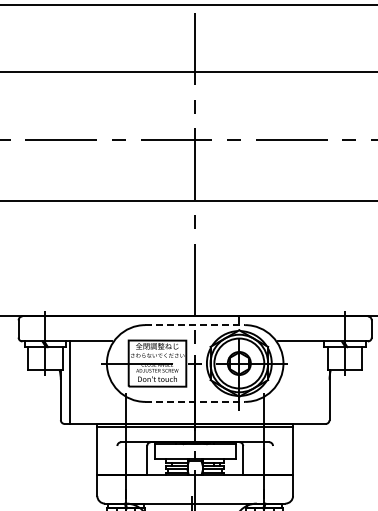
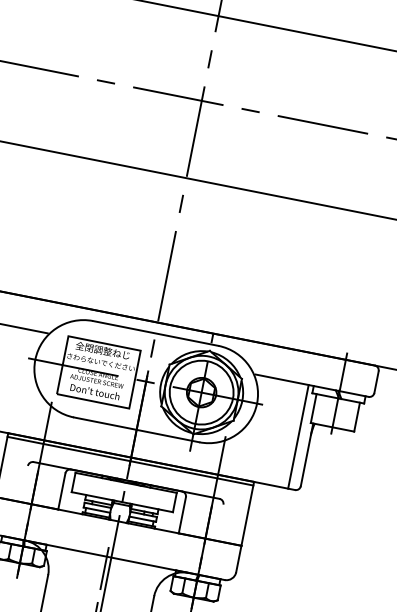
line: (195, 325) -> (156, 334), dashed -> solid
line: (320, 382) -> (298, 436), added
line: (195, 401) -> (137, 429), dashed -> solid

